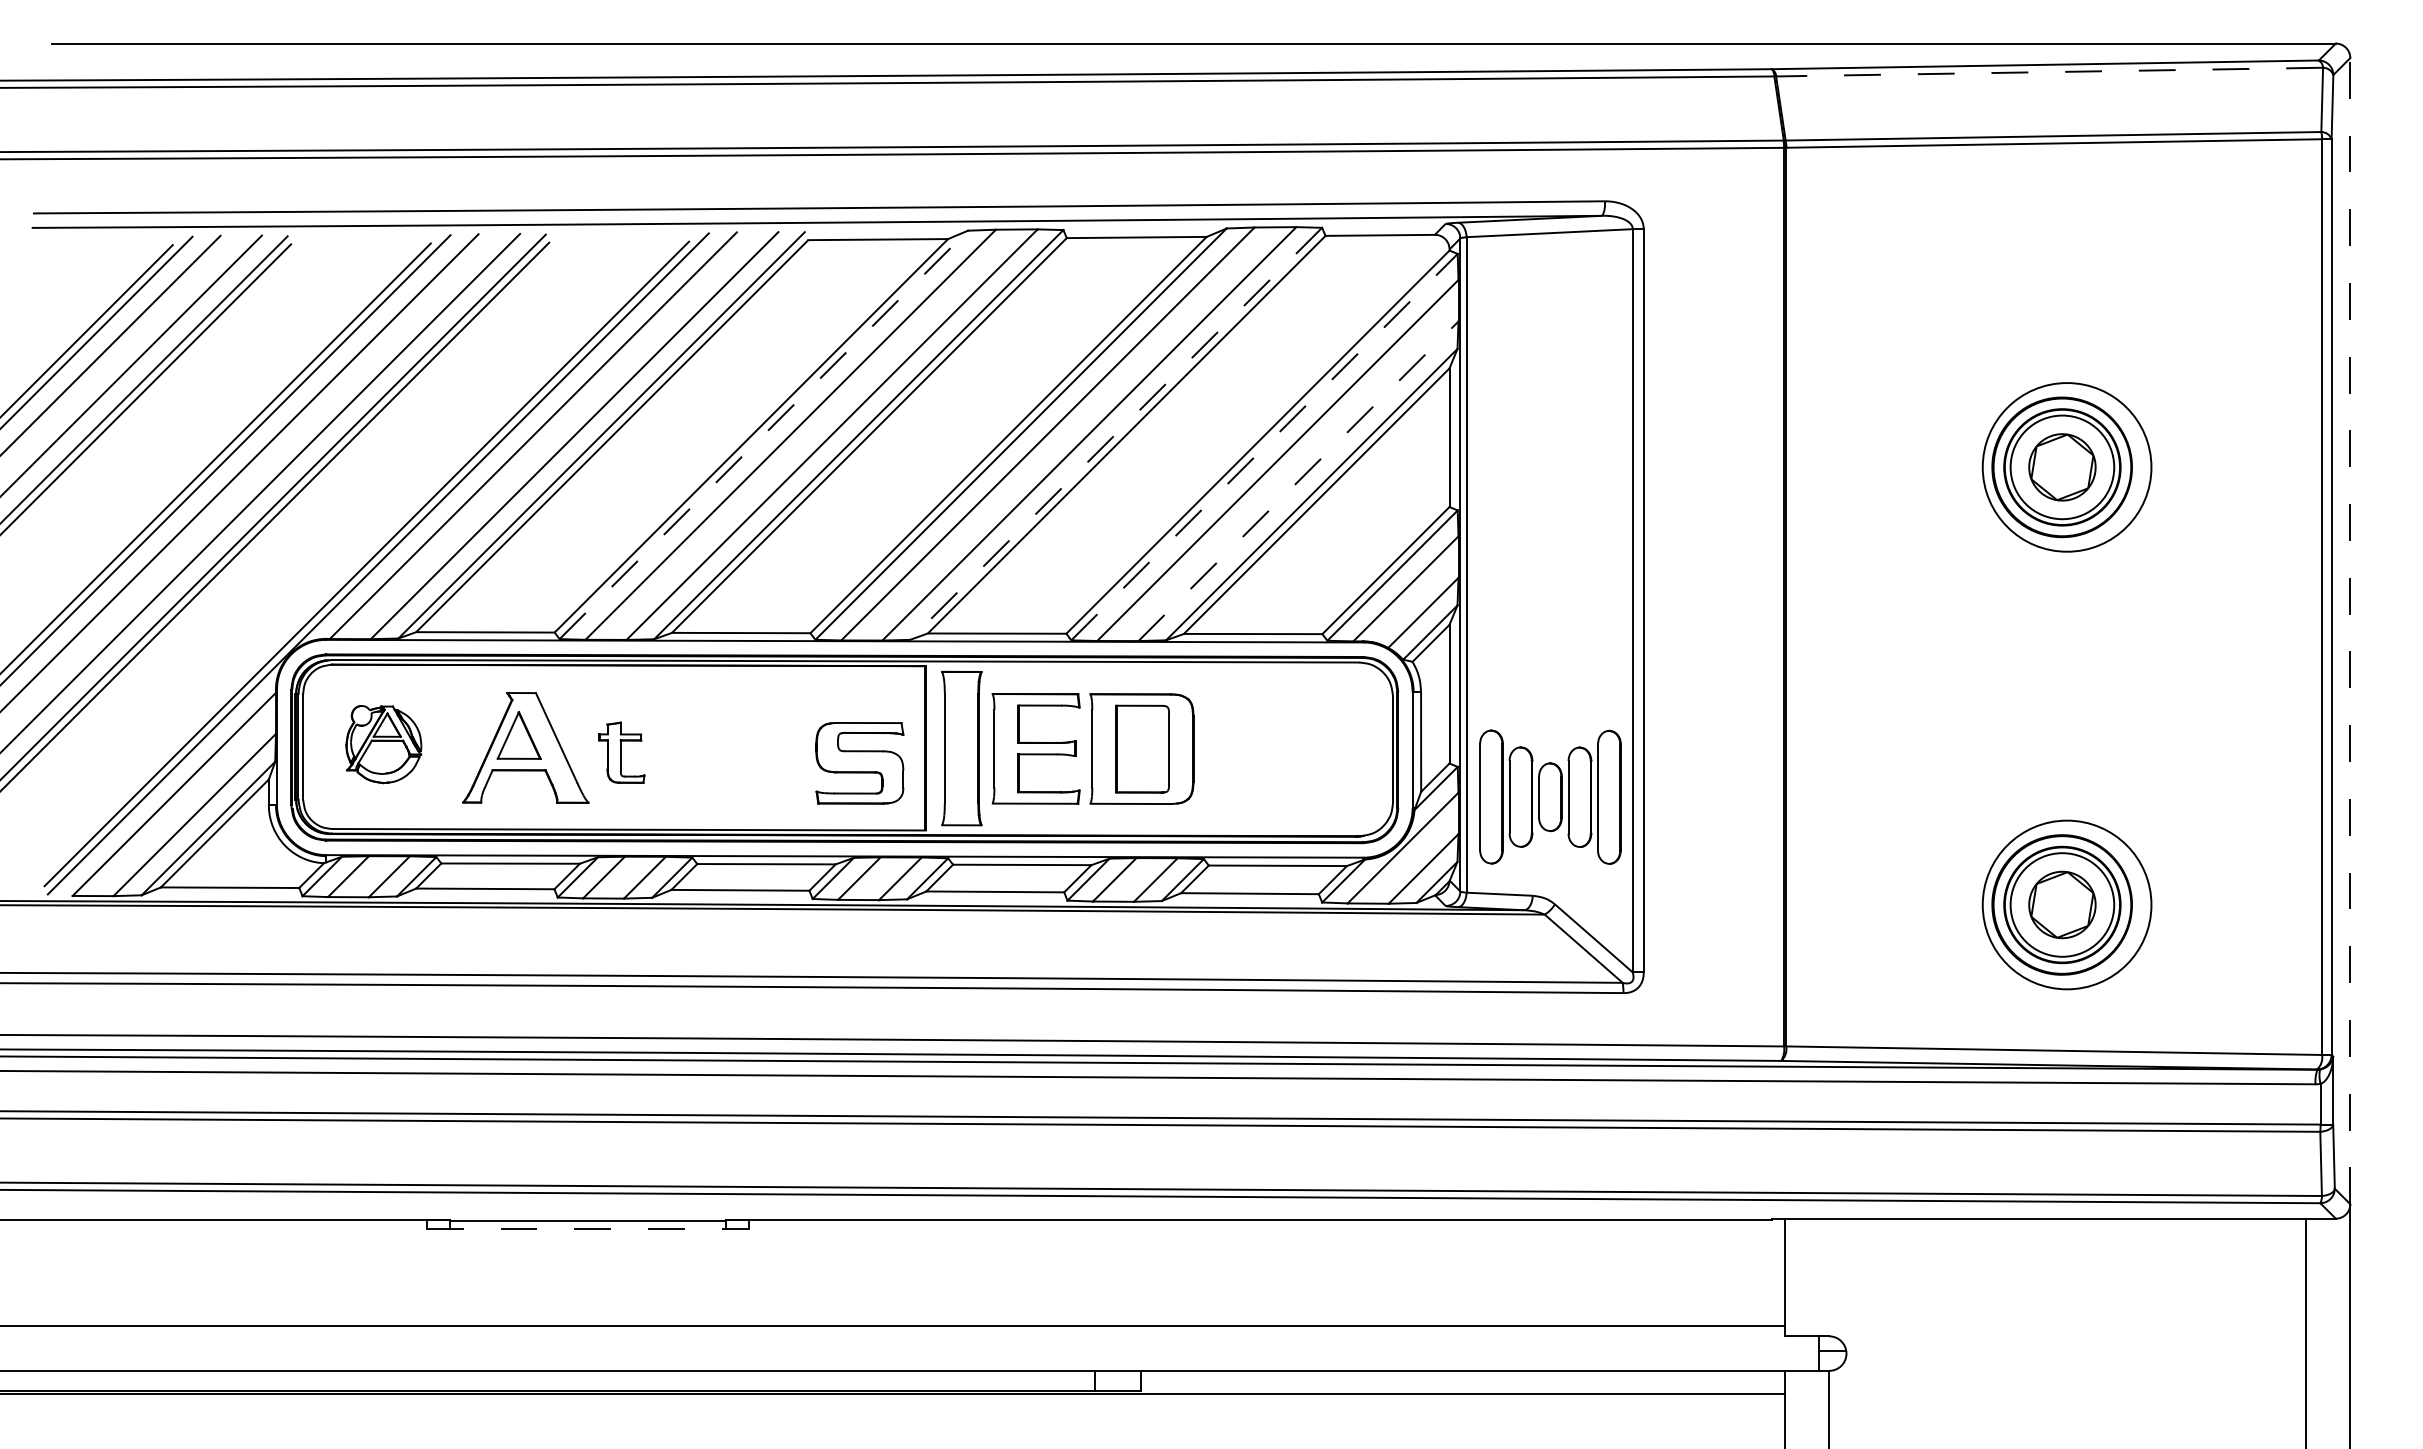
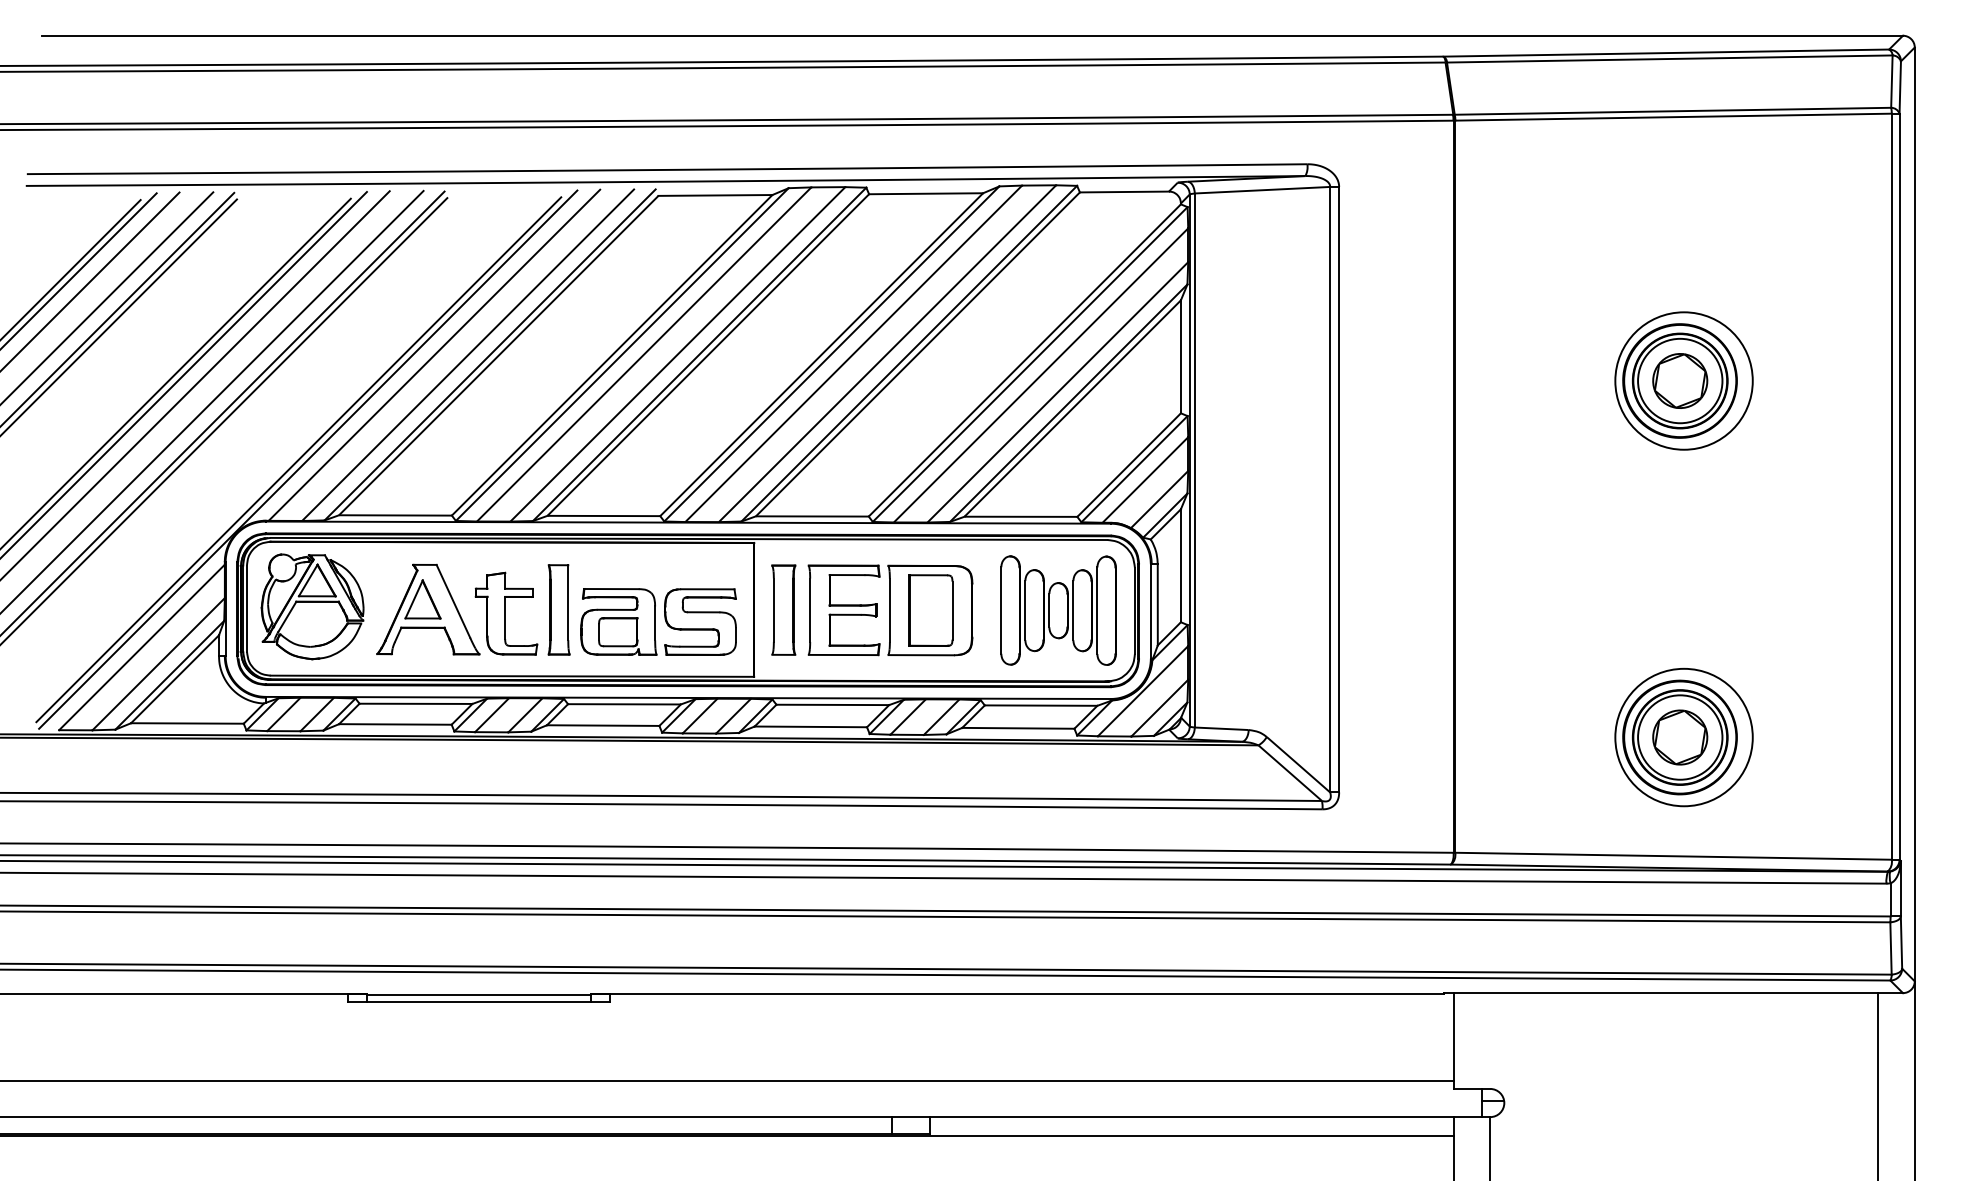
line: (2049, 72) -> (1669, 59), dashed -> solid
line: (763, 434) -> (622, 354), dashed -> solid
line: (1115, 434) -> (908, 354), dashed -> solid
line: (1264, 446) -> (1030, 364), dashed -> solid
line: (1298, 480) -> (1057, 391), dashed -> solid
line: (2350, 630) -> (1914, 513), dashed -> solid
part: (383, 744) -> (312, 606), size x1.67
part: (685, 748) -> (558, 610), added
part: (962, 748) -> (784, 610), size x0.71
part: (621, 752) -> (506, 613), size x1.67
part: (759, 762) -> (618, 621), added
part: (1550, 796) -> (1058, 610), moved
line: (588, 1228) -> (479, 1001), dashed -> solid

